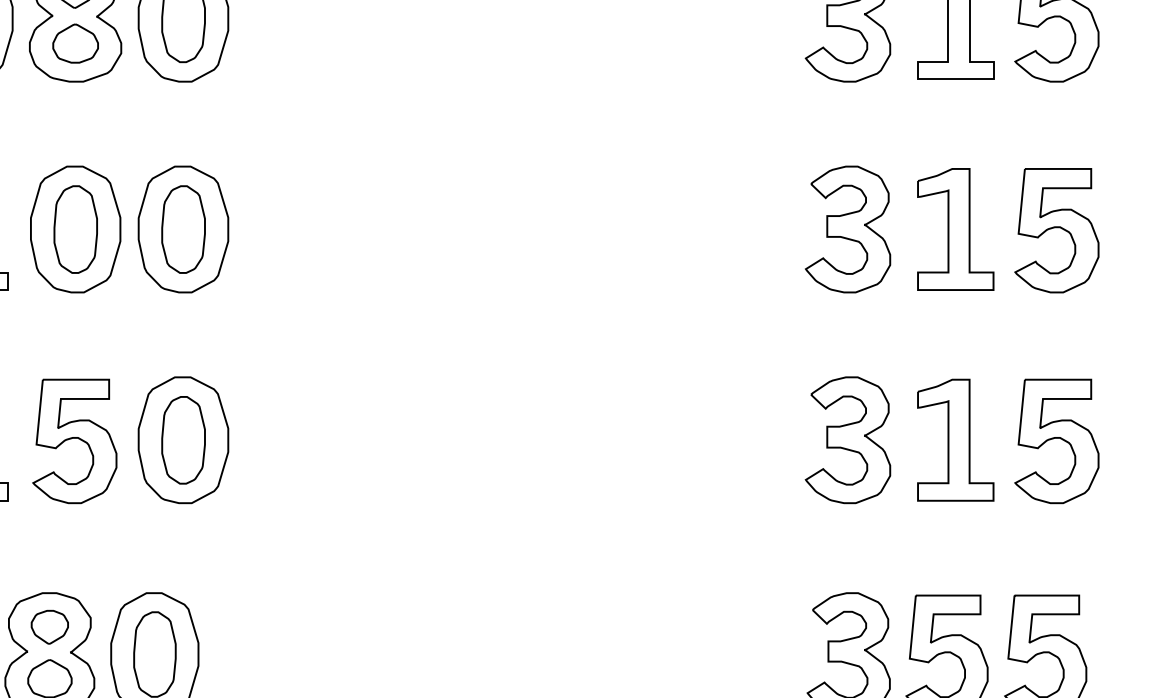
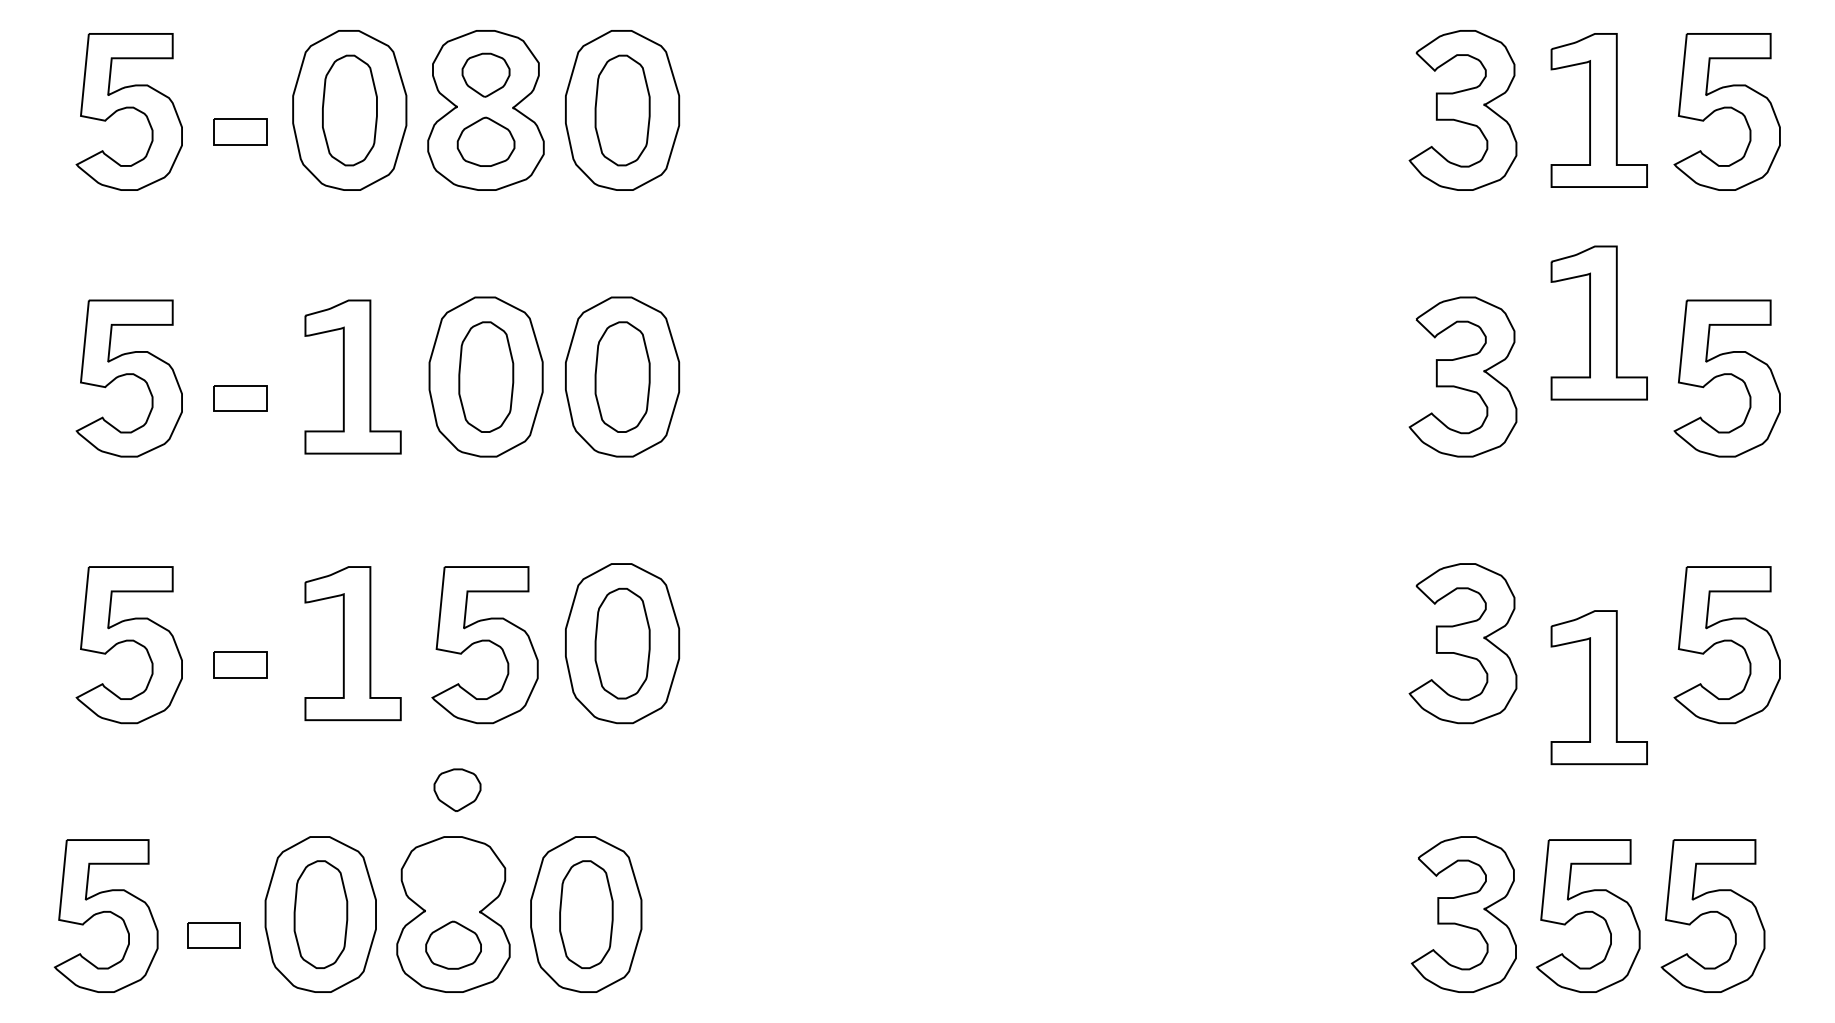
part: (955, 229) -> (1598, 322), moved
part: (955, 440) -> (1598, 687), moved
part: (49, 626) -> (457, 789), moved

